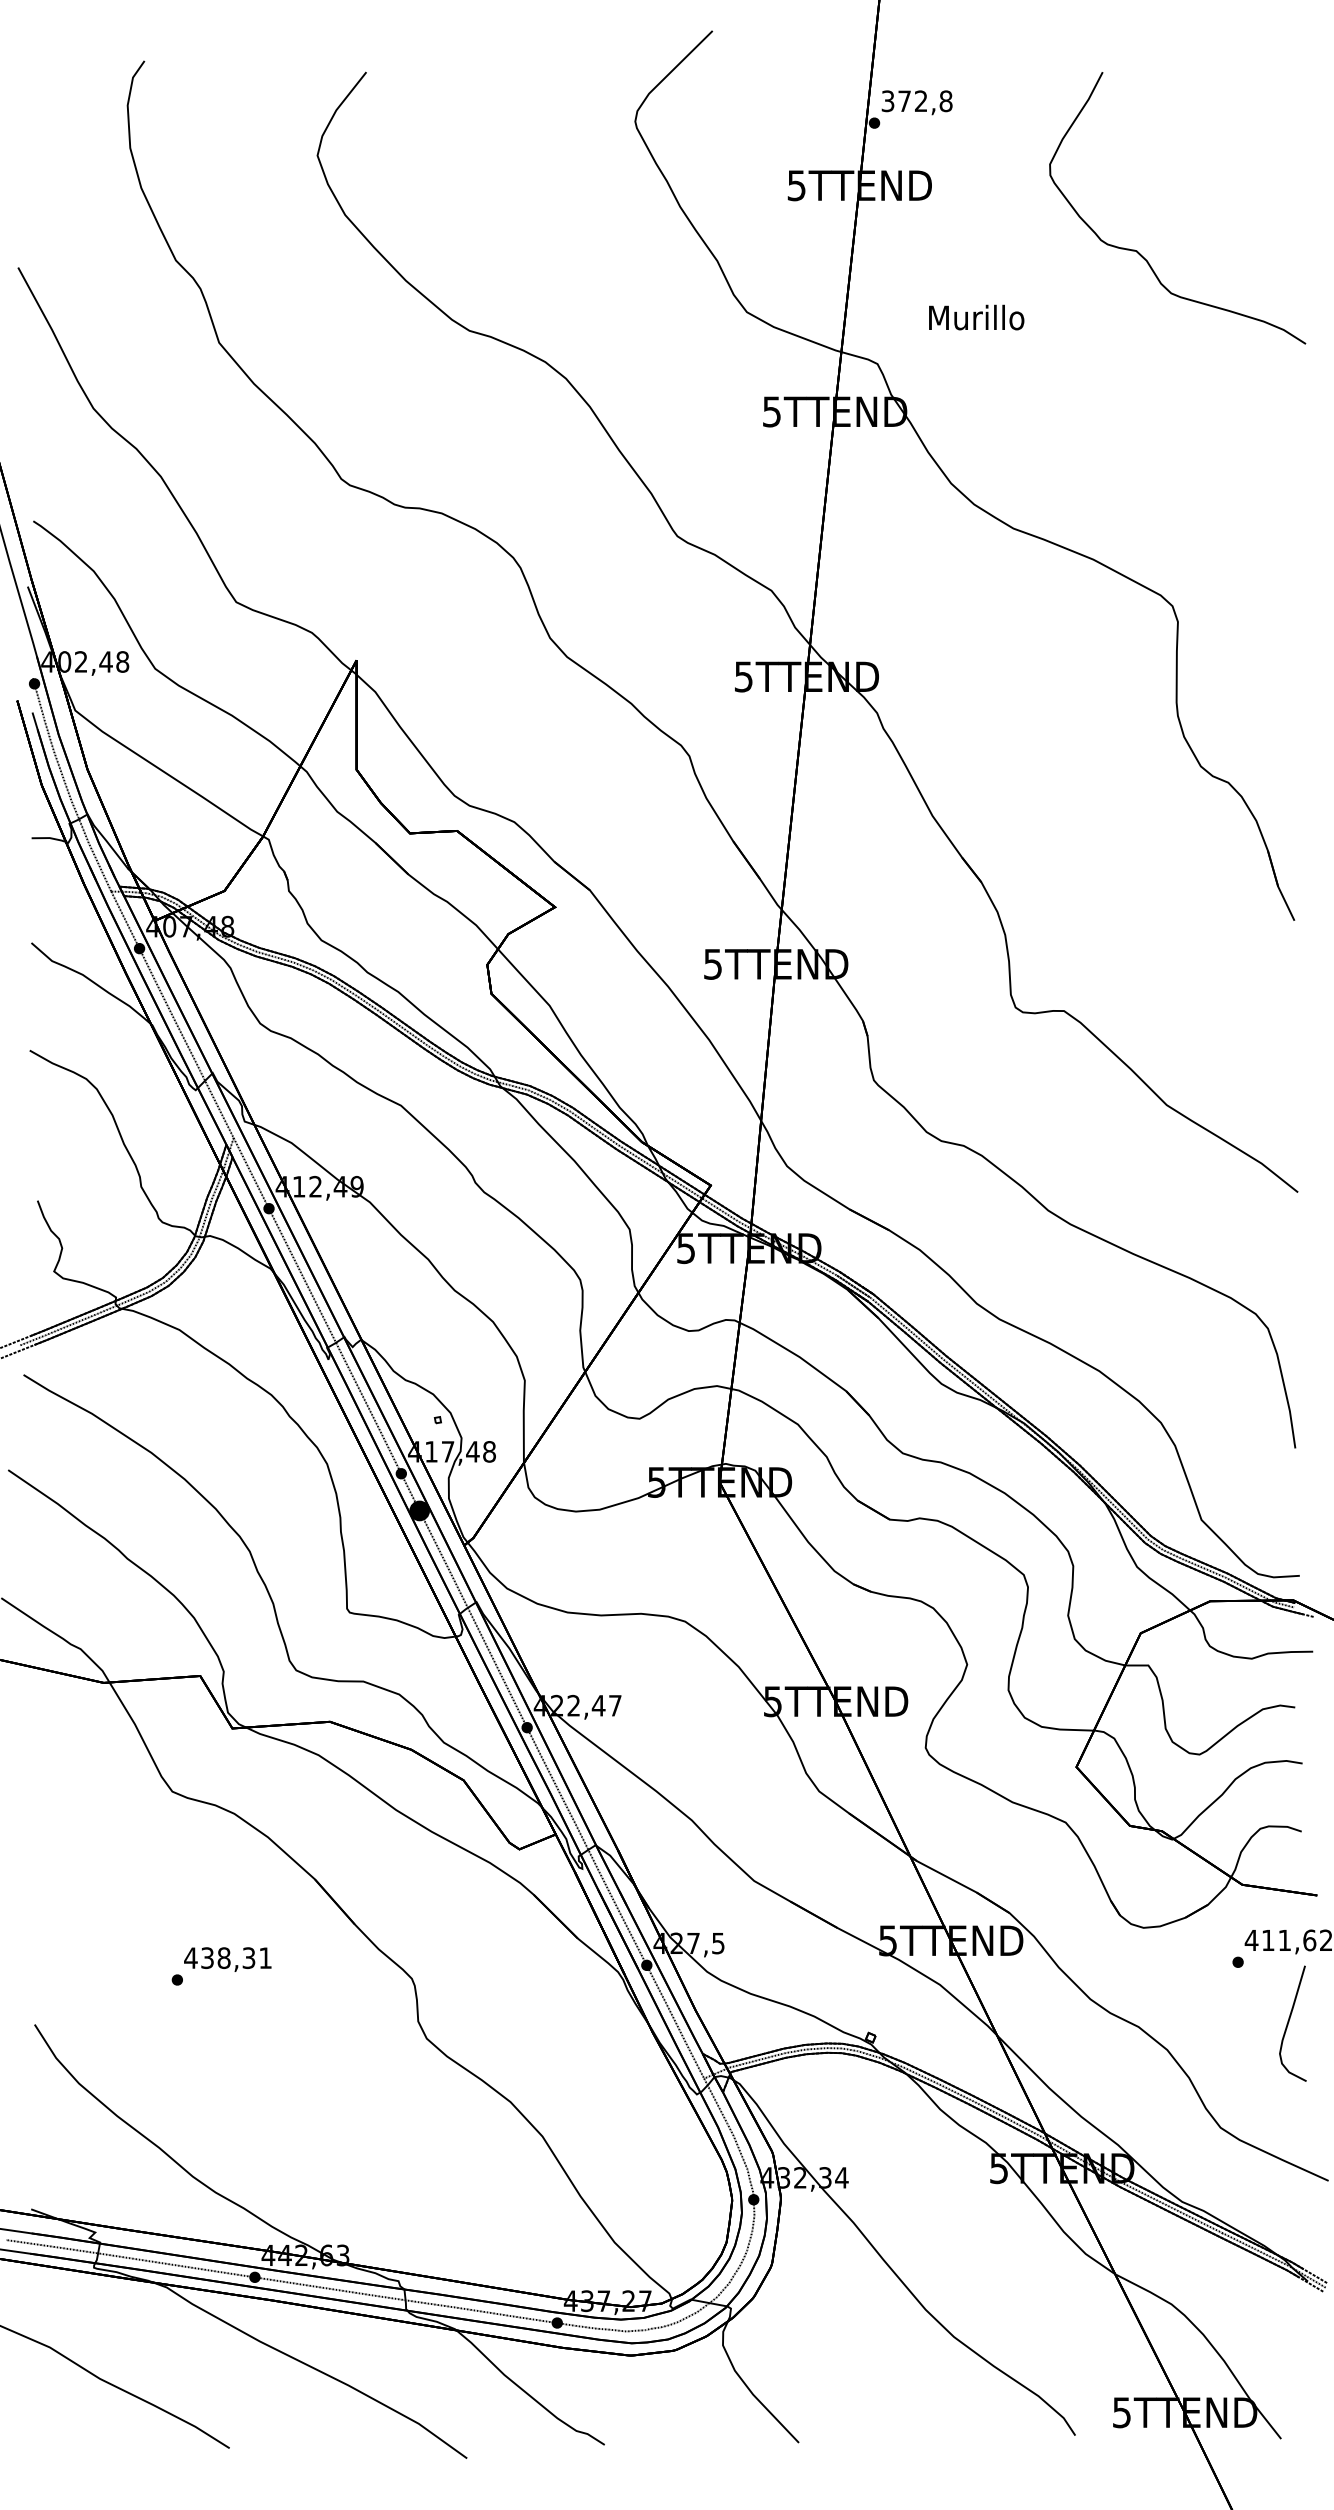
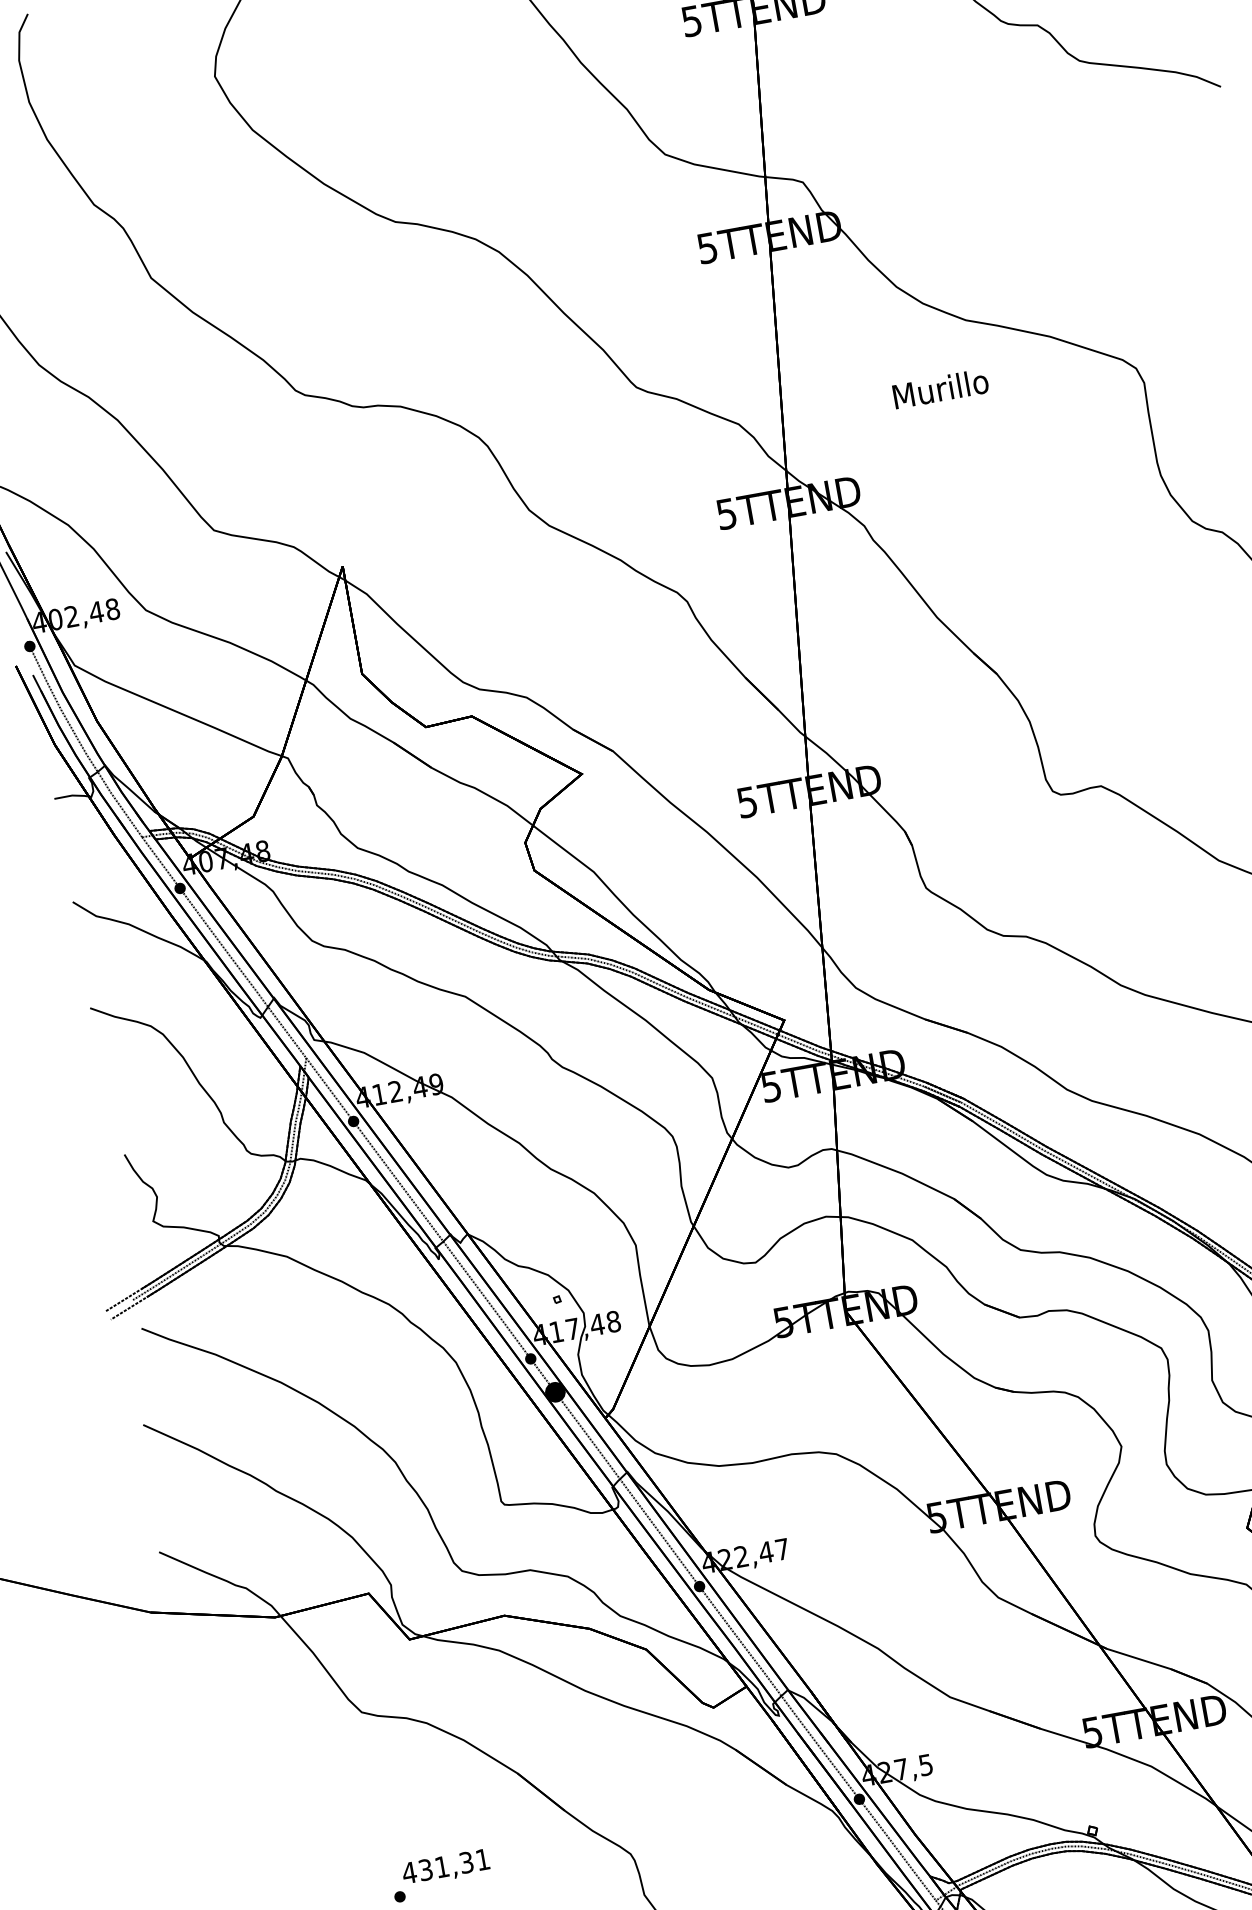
text: (976, 317) -> (940, 388), moved
text: (223, 1958) -> (441, 1867), 438,31 -> 431,31

